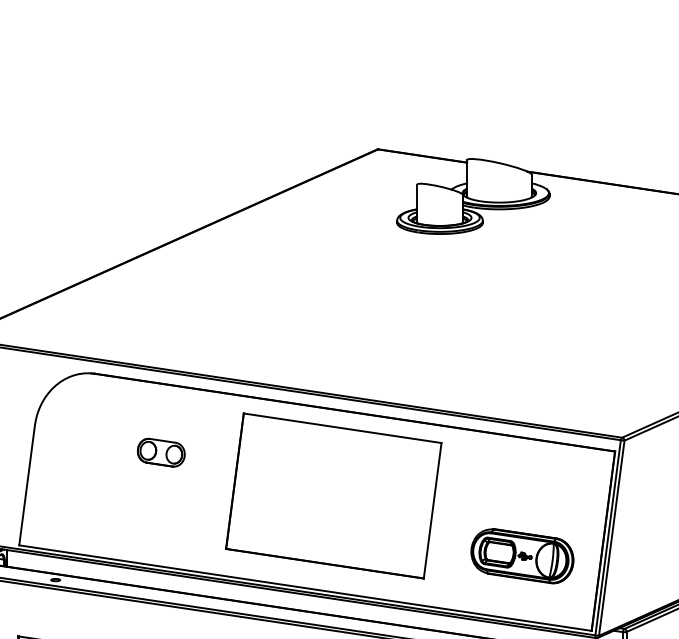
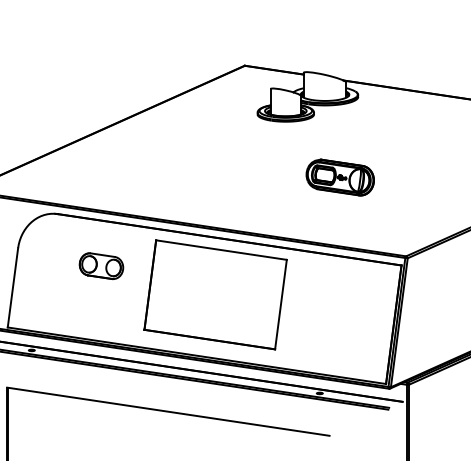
part: (161, 453) -> (101, 266), size x1.4
part: (521, 555) -> (339, 177), moved

